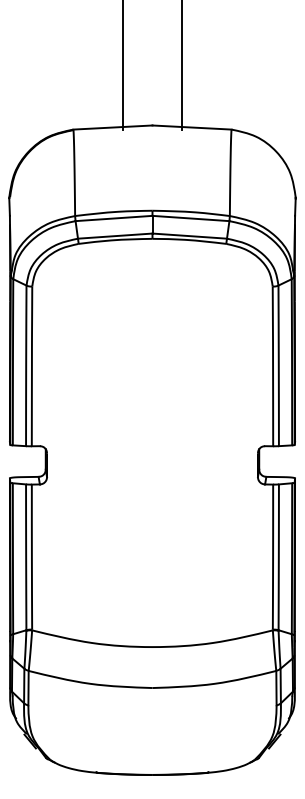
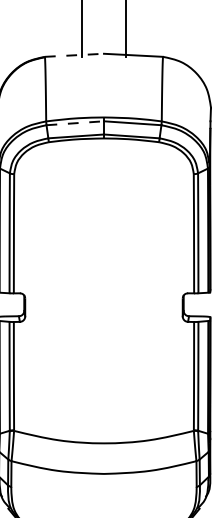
line: (112, 127) -> (74, 55), solid -> dashed
line: (114, 218) -> (75, 123), solid -> dashed

